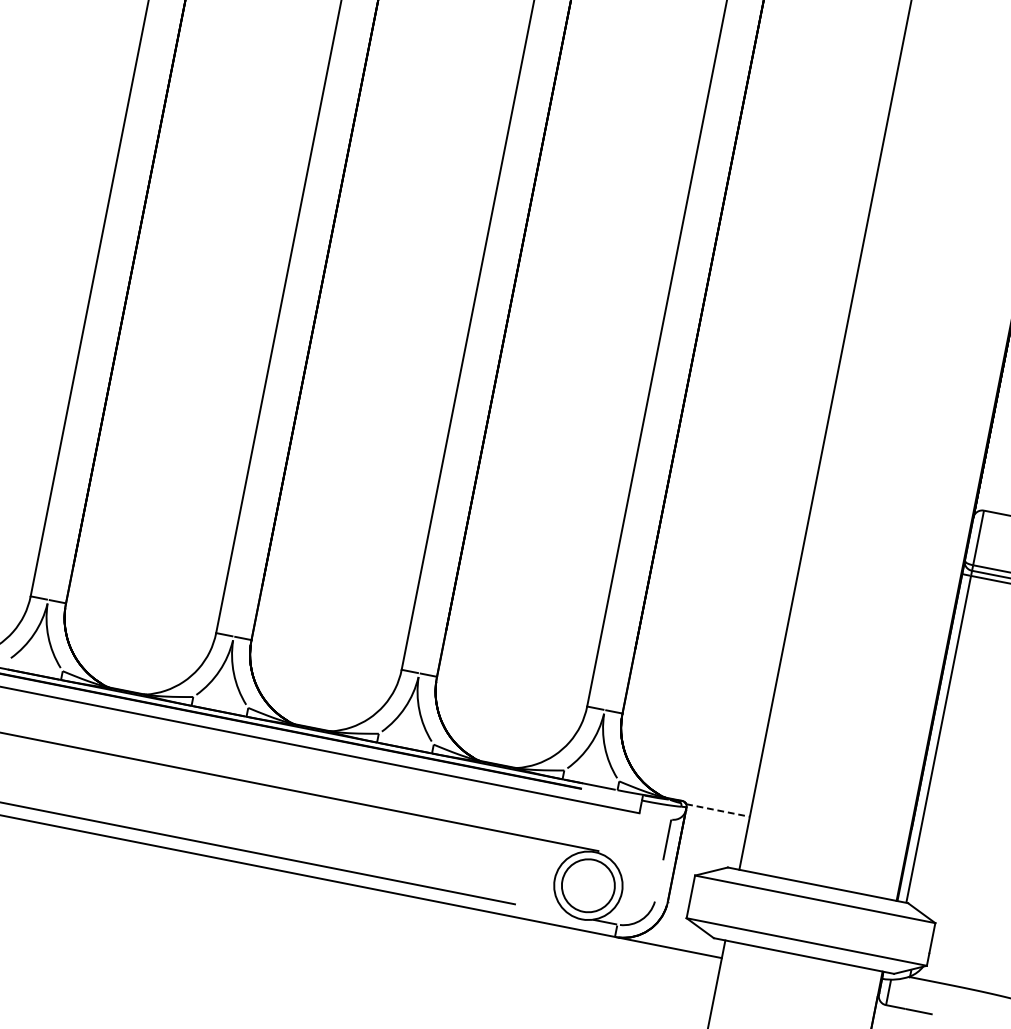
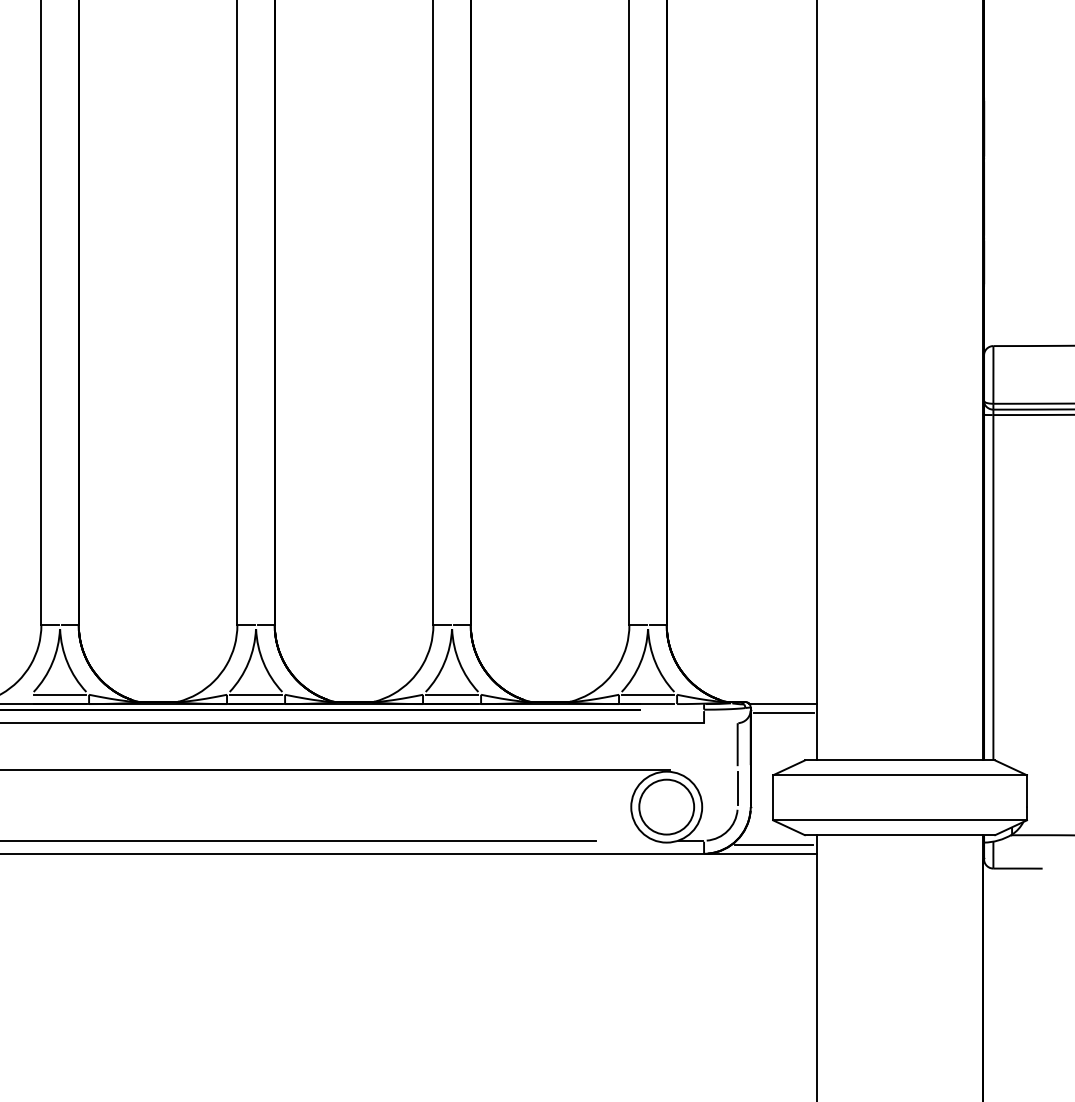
line: (34, 665) -> (59, 694), added
line: (220, 702) -> (255, 694), added
line: (405, 738) -> (451, 694), added
line: (591, 775) -> (647, 694), added
line: (718, 810) -> (783, 704), dashed -> solid
line: (716, 819) -> (783, 713), added
line: (658, 881) -> (737, 788), added
line: (682, 942) -> (773, 845), added

